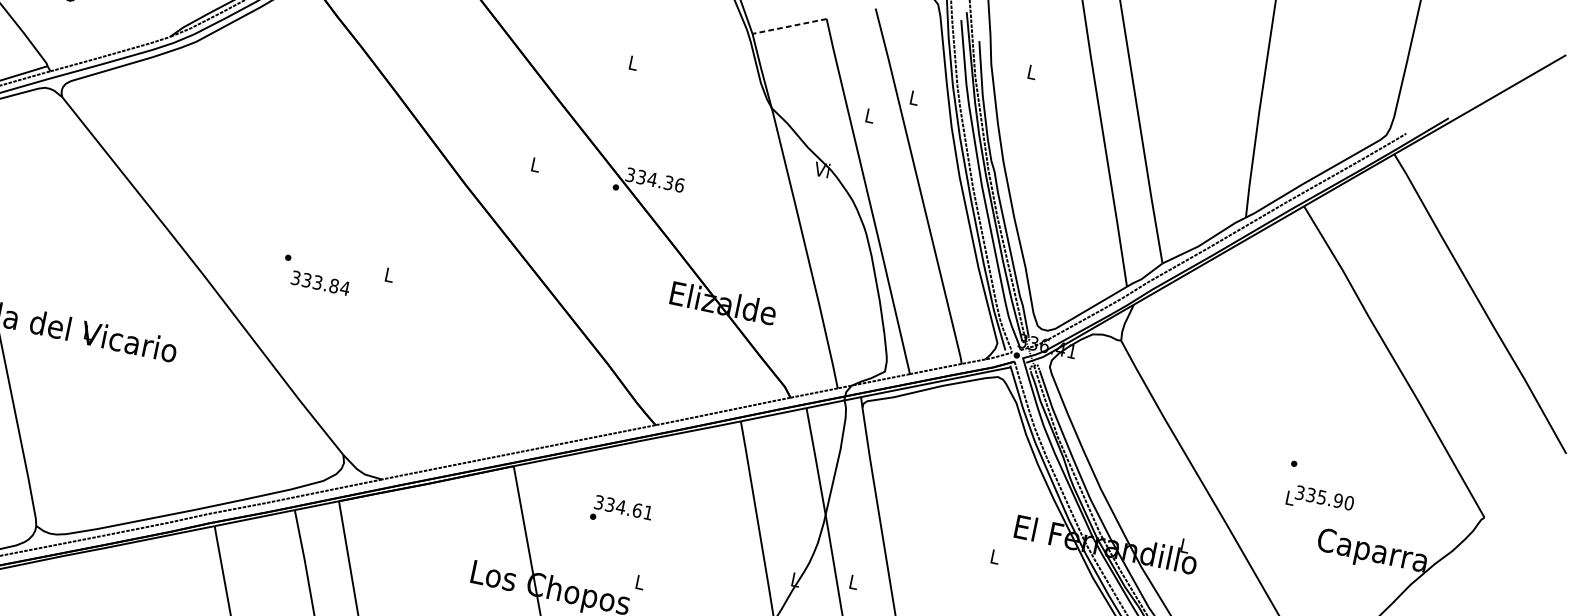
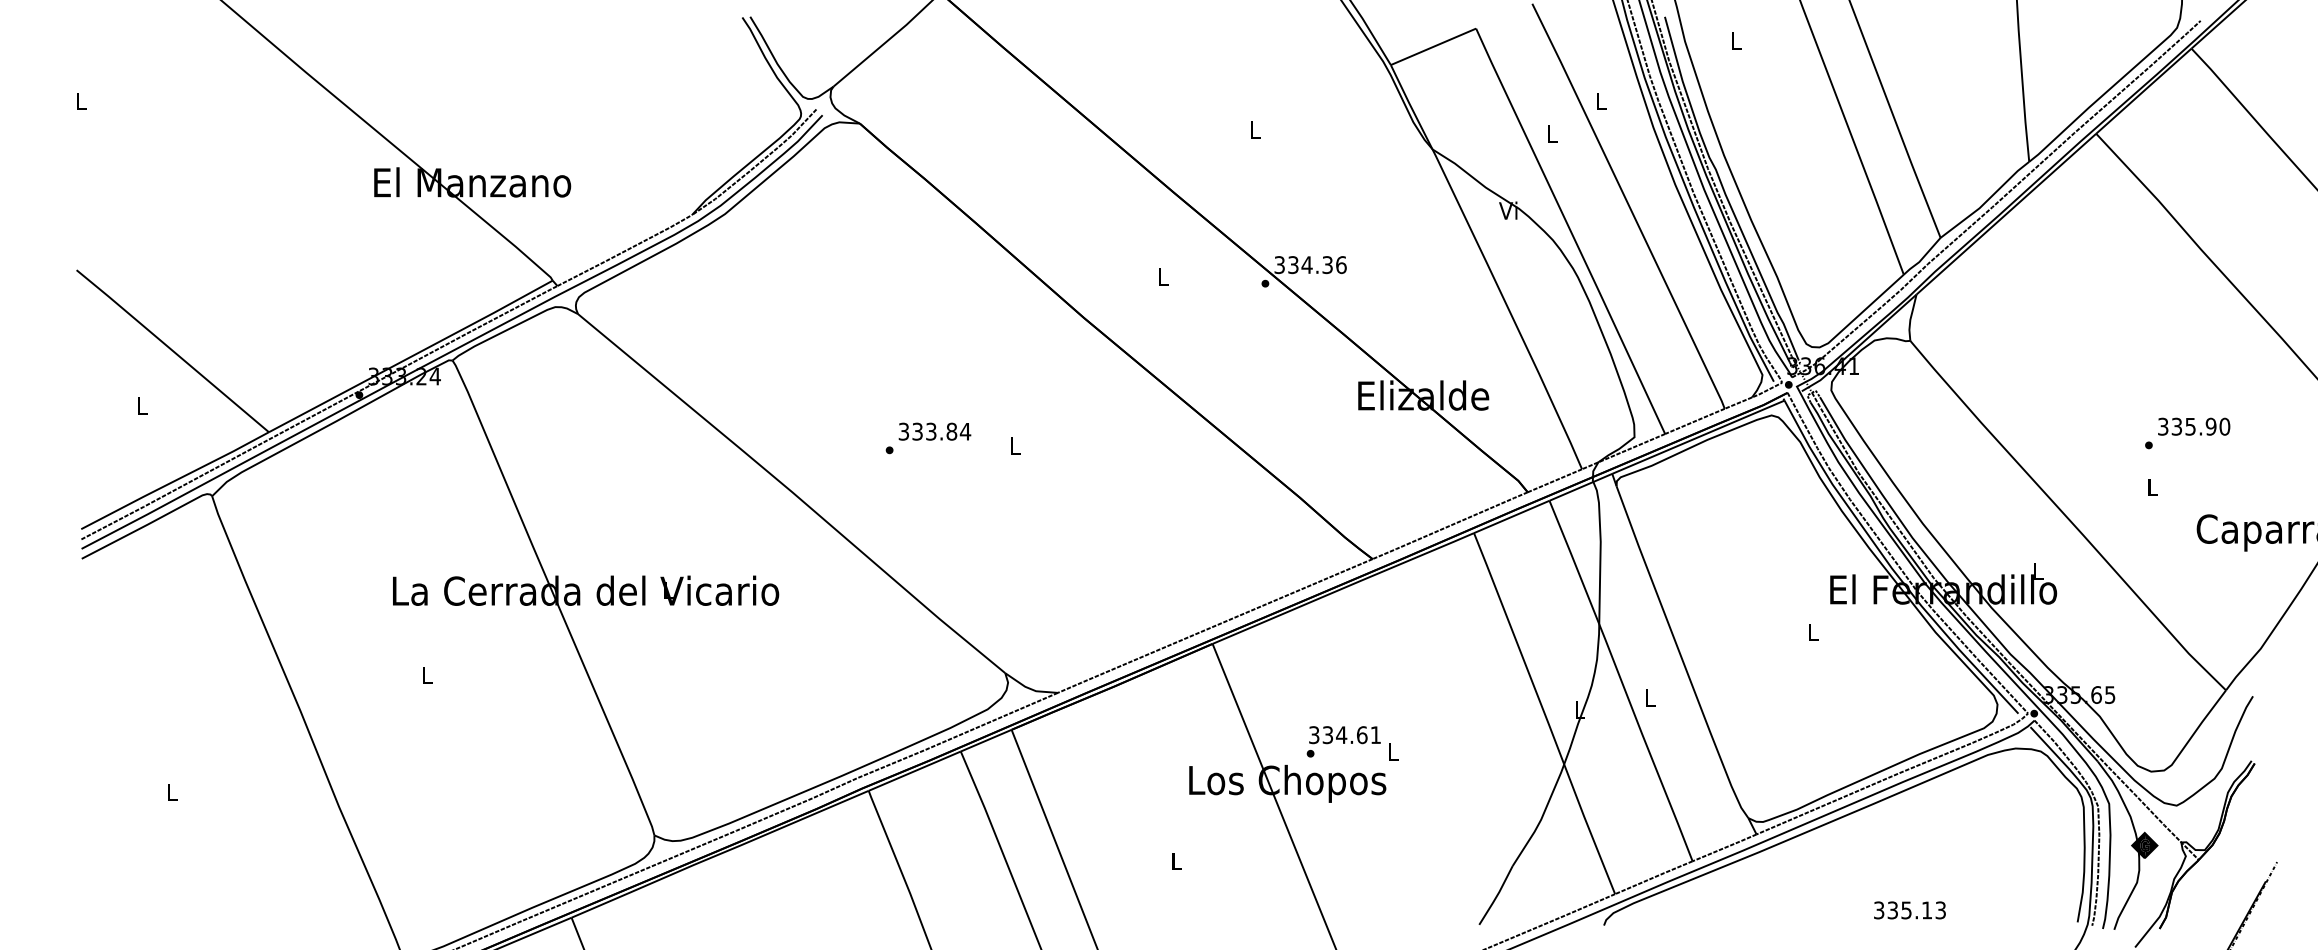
line: (789, 26) -> (1433, 47), dashed -> solid
text: (320, 283) -> (934, 431), moved
text: (1325, 497) -> (2194, 426), moved
text: (621, 512) -> (1343, 741), moved

